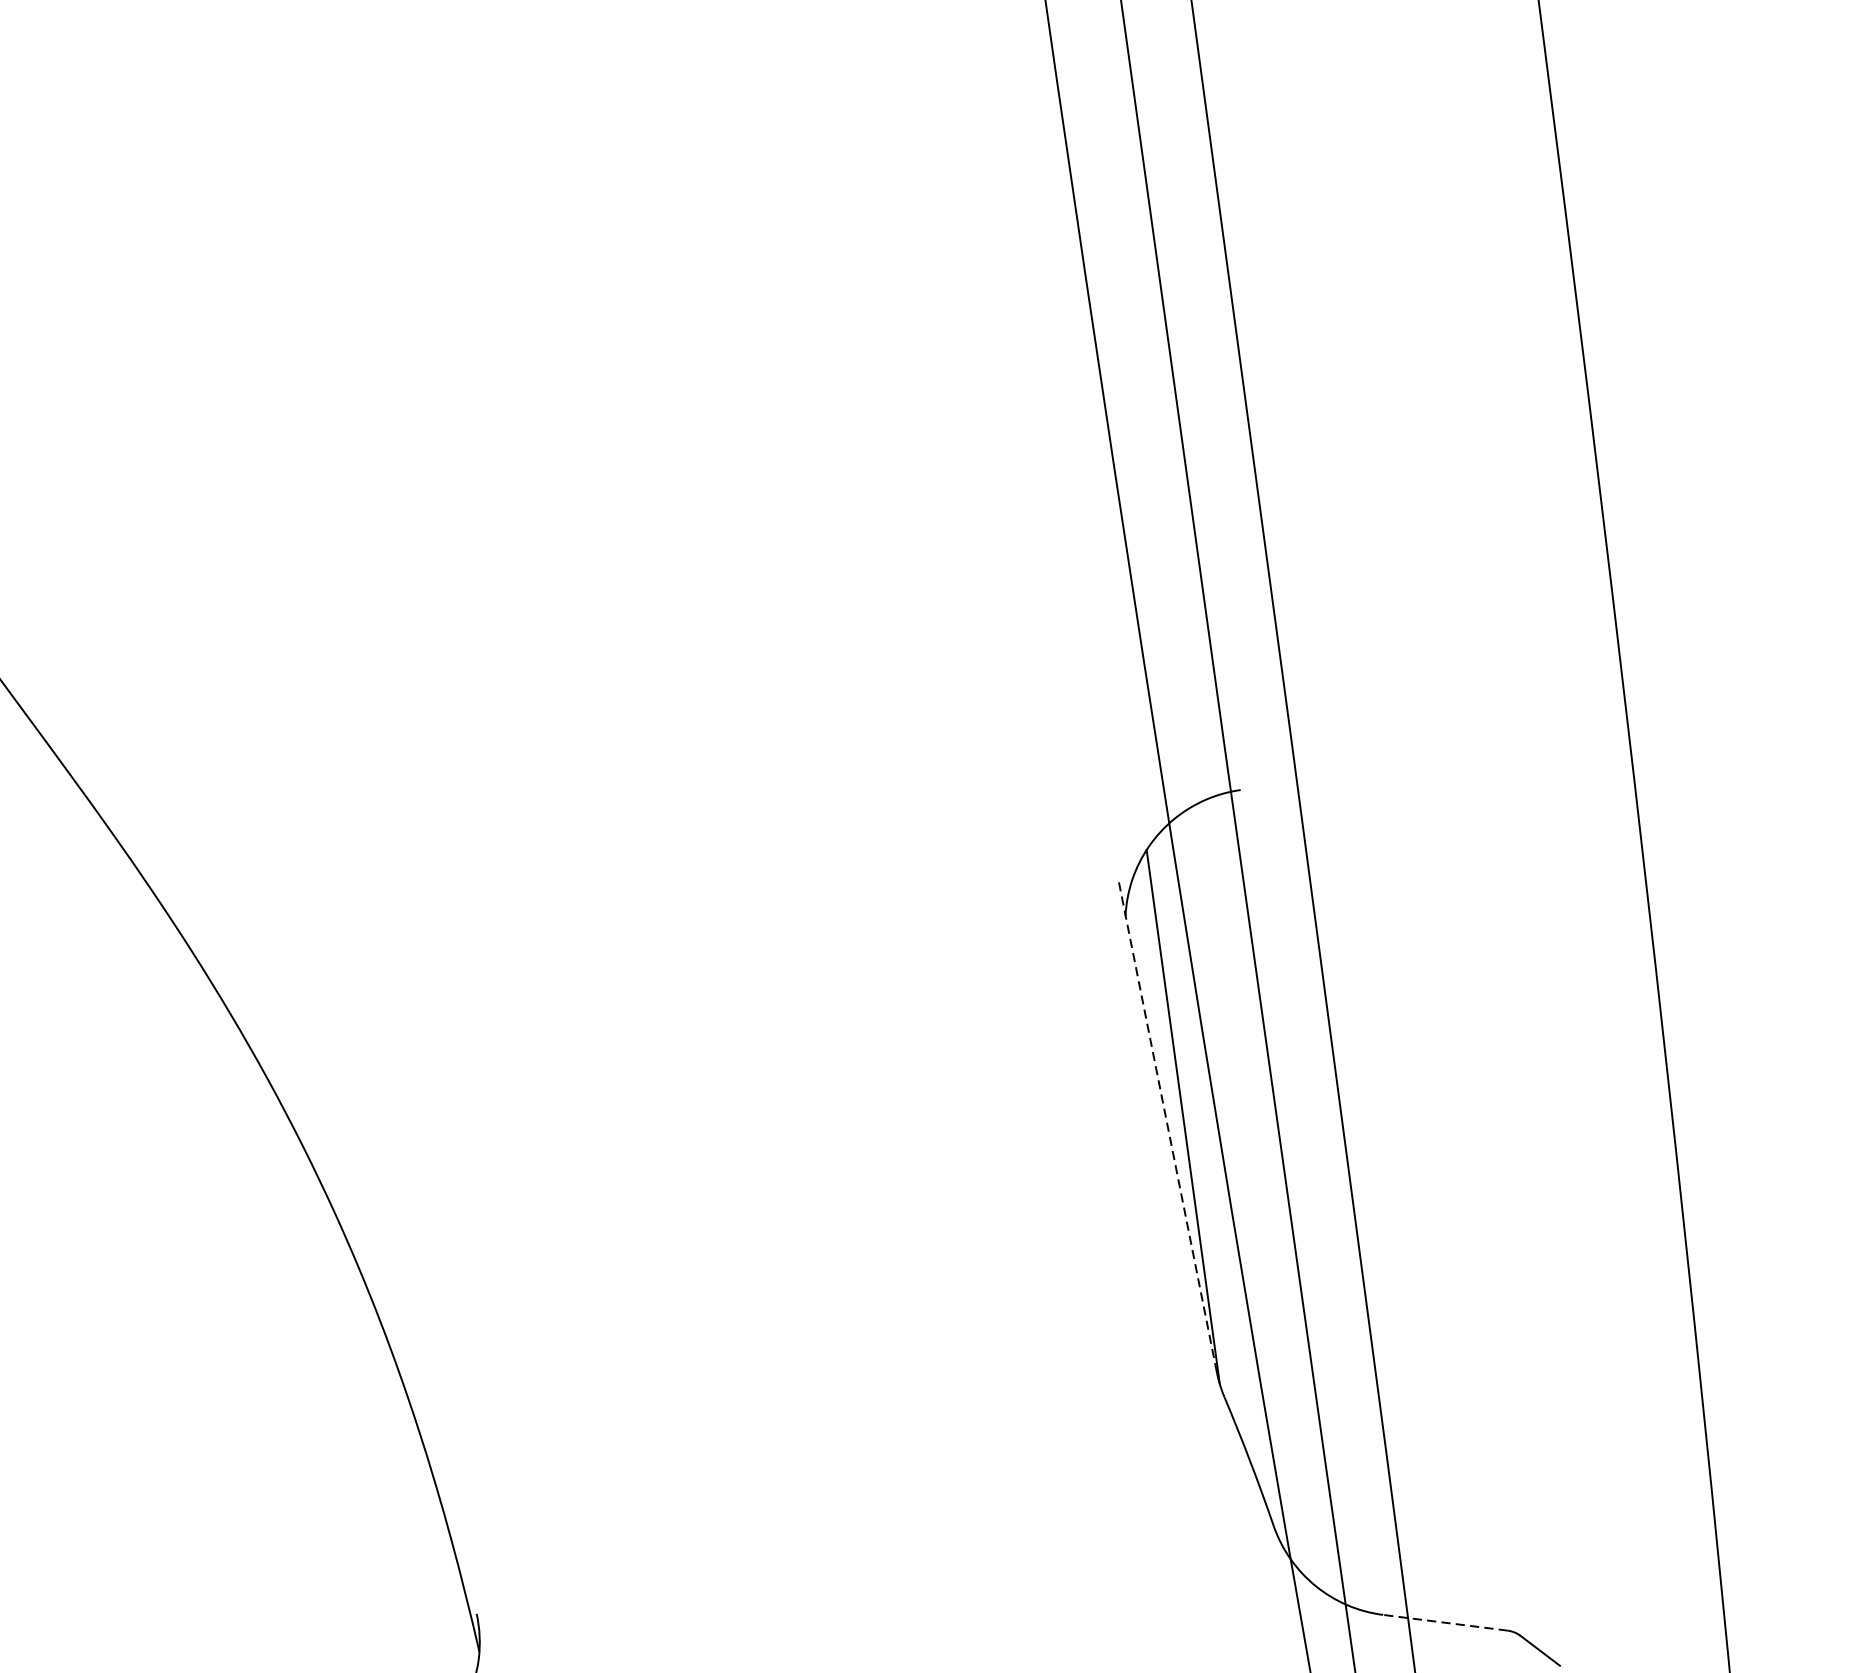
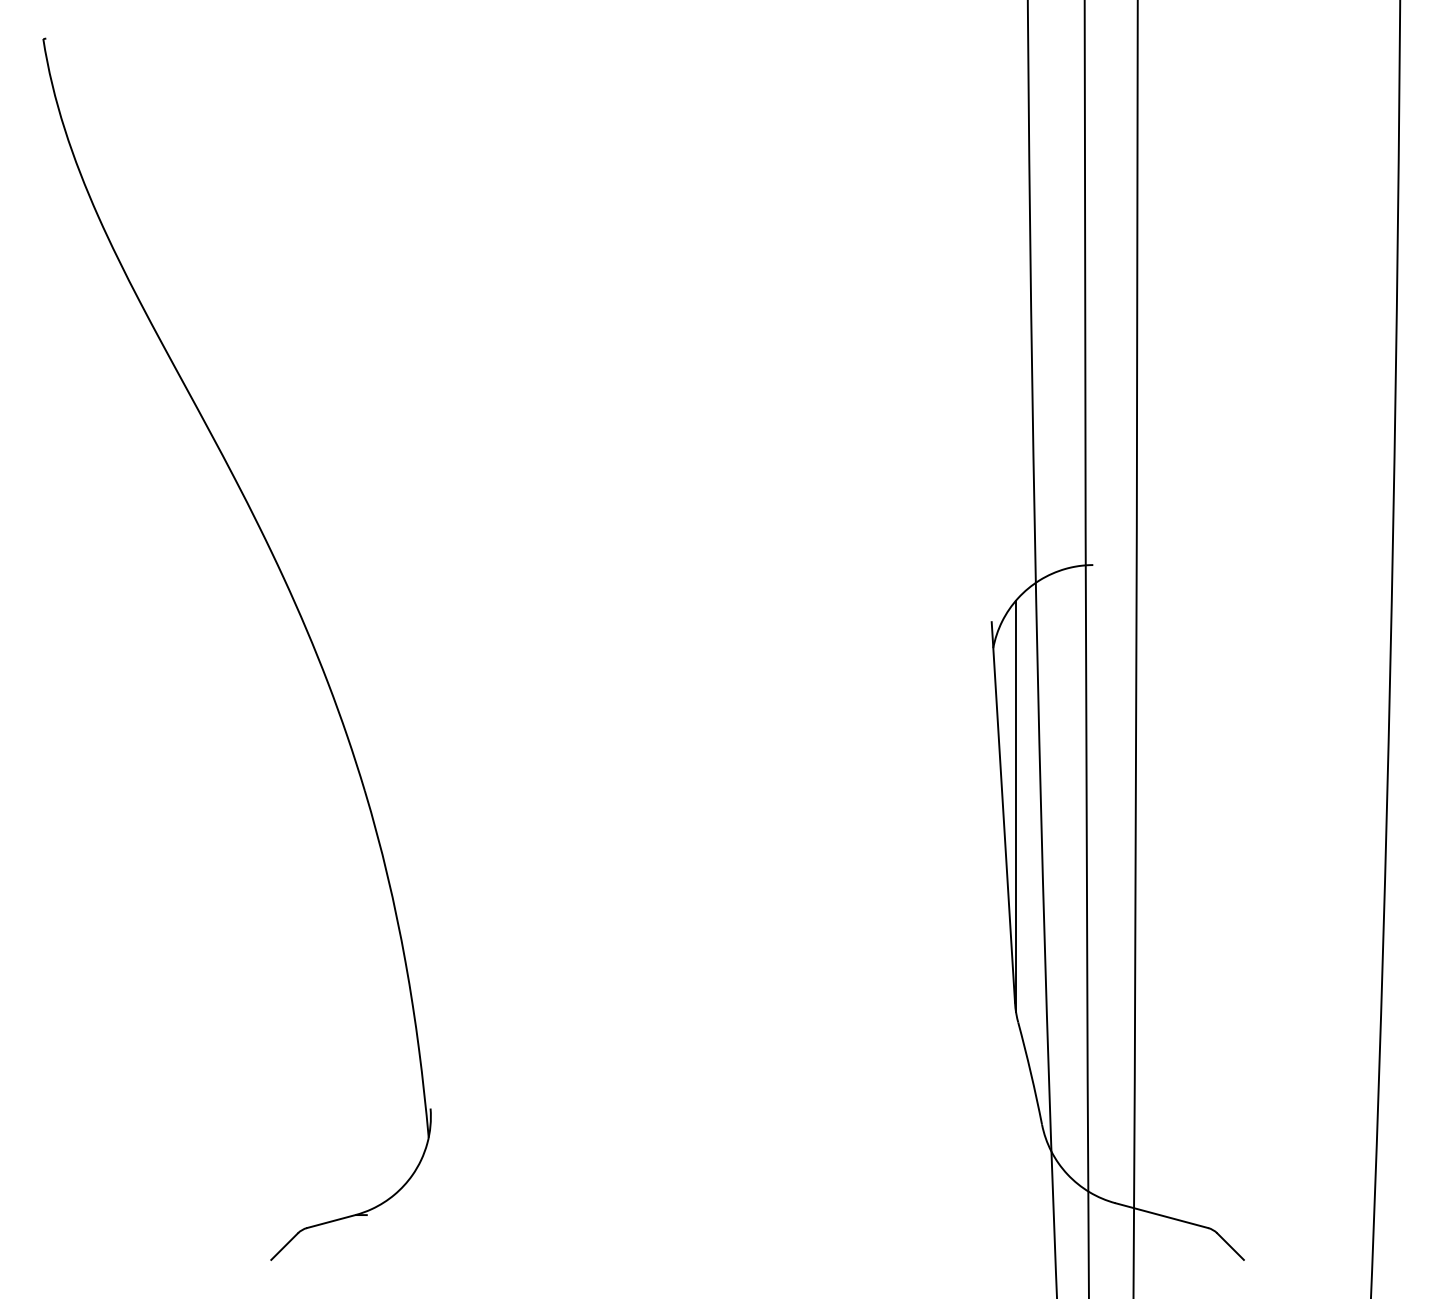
line: (1168, 1127) -> (1003, 812), dashed -> solid
line: (1444, 1622) -> (1161, 1215), dashed -> solid

